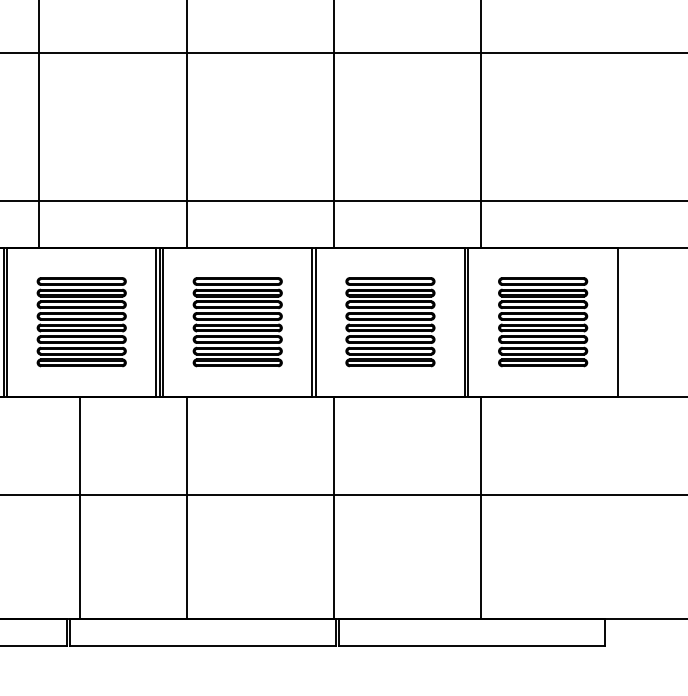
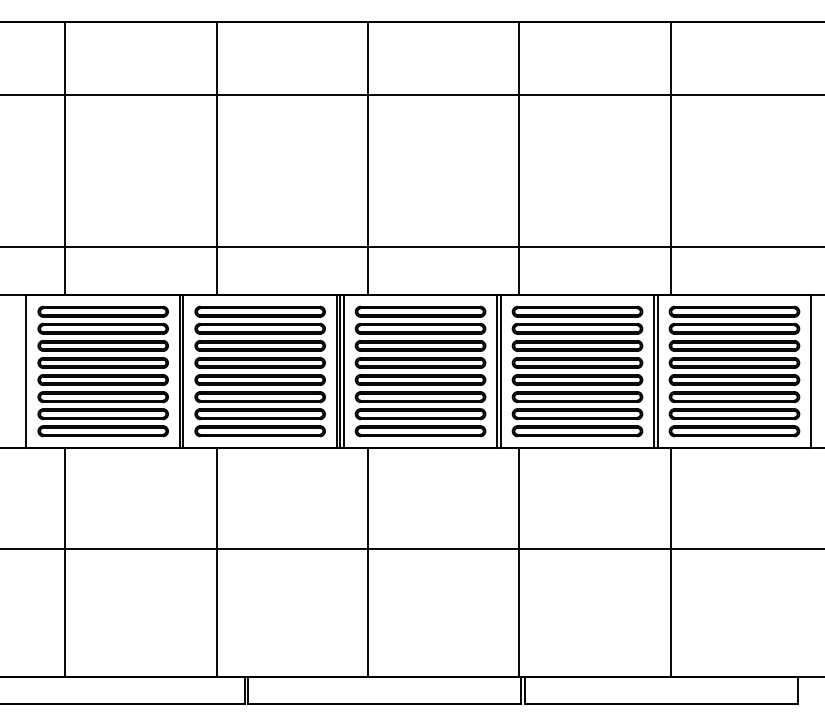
part: (81, 322) -> (259, 371), size x1.43
part: (237, 322) -> (420, 371), size x1.43
part: (390, 322) -> (577, 371), size x1.43
part: (543, 322) -> (734, 371), size x1.43
line: (80, 507) -> (216, 562), moved

